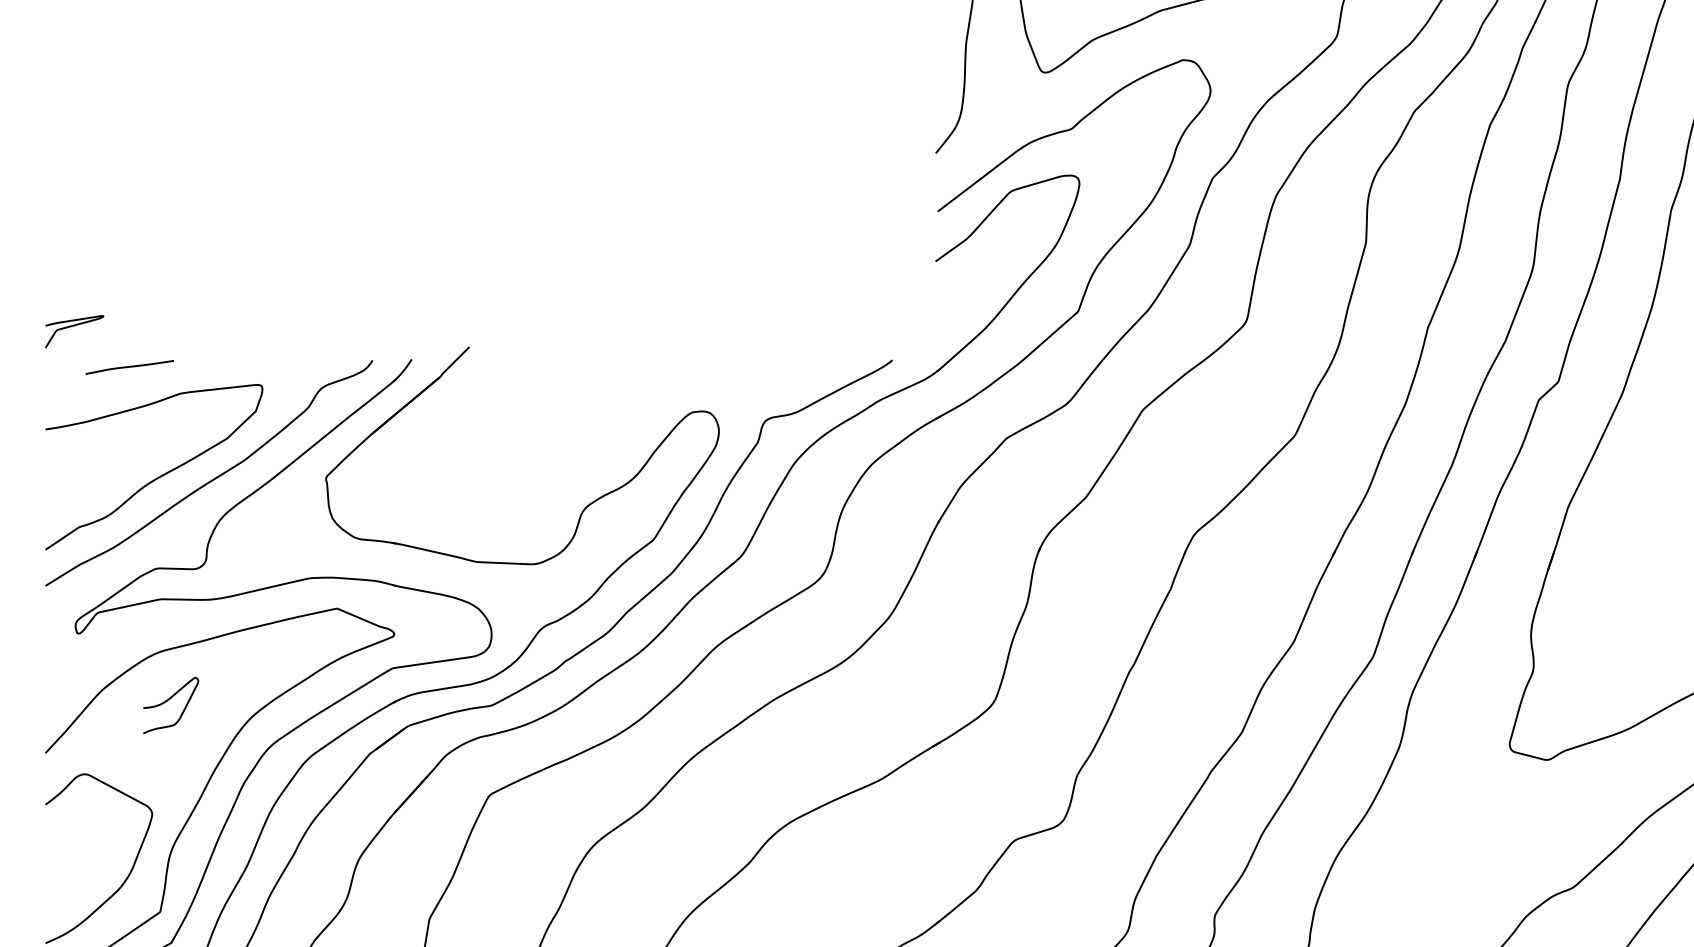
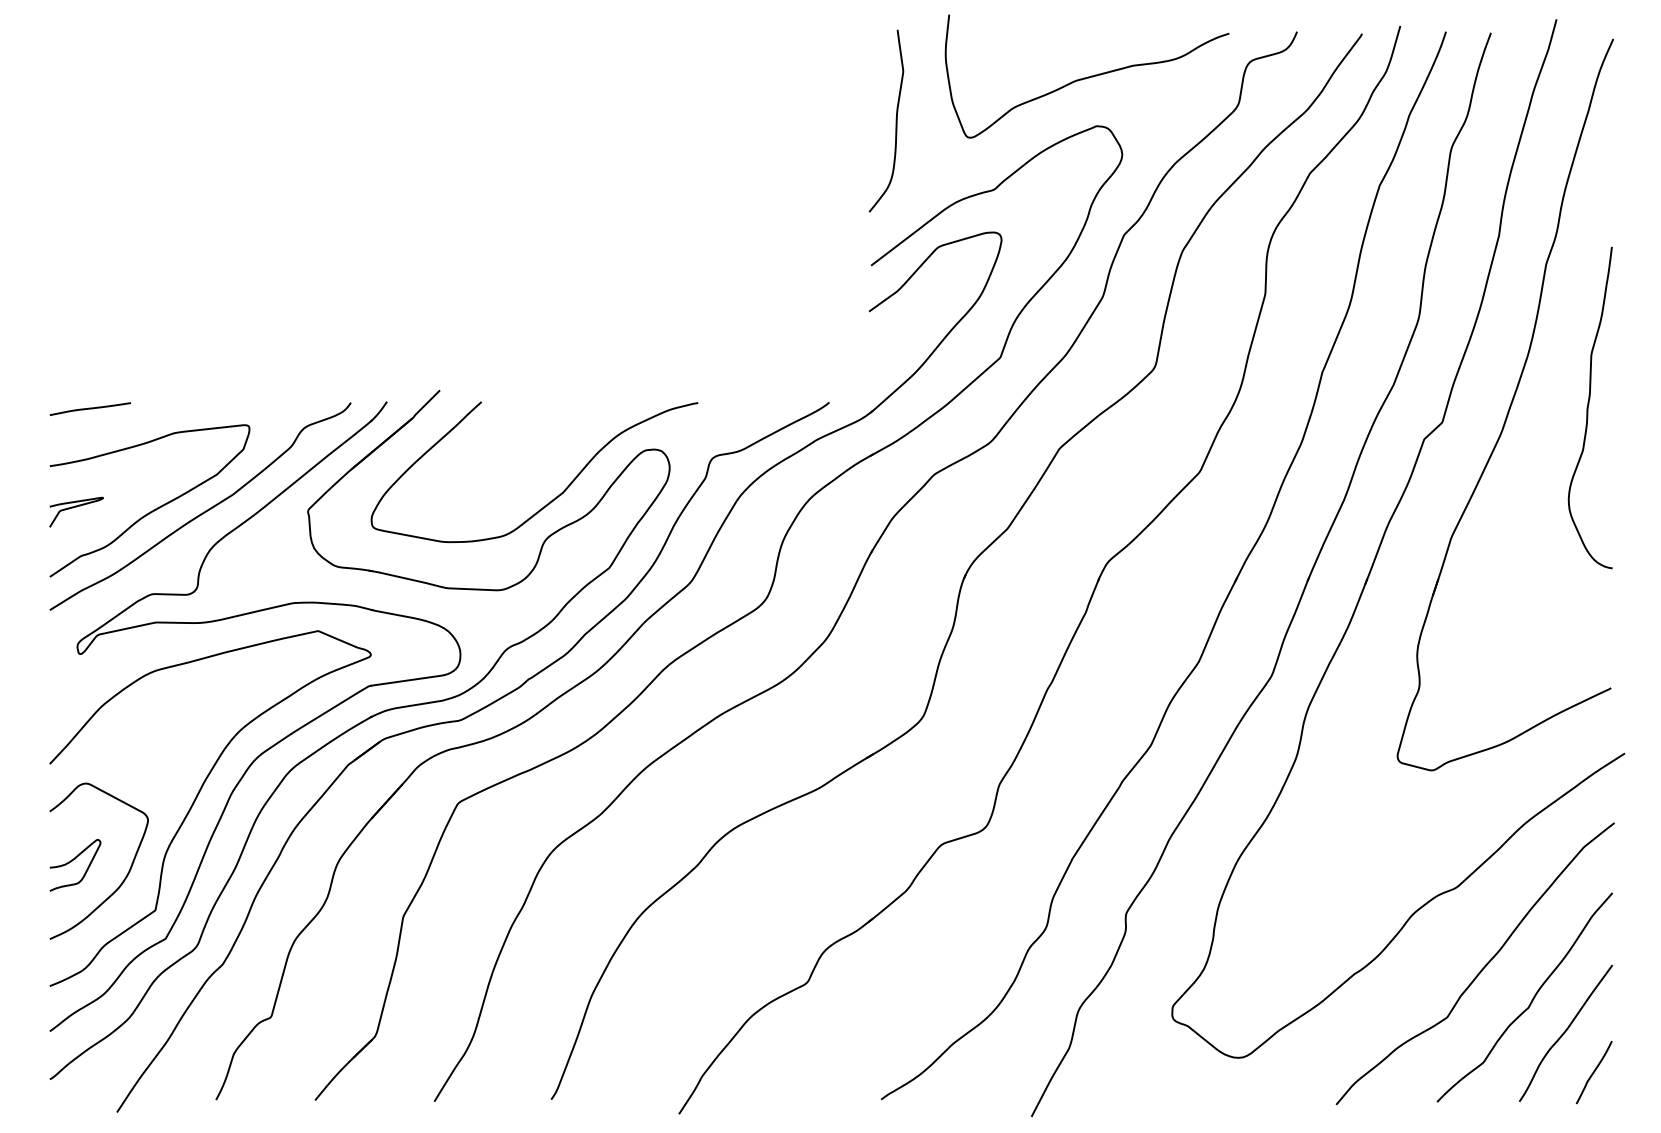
curve: (74, 326) -> (76, 507), moved
curve: (128, 366) -> (89, 408), moved
curve: (592, 464) -> (553, 498), added
curve: (167, 701) -> (72, 861), moved

